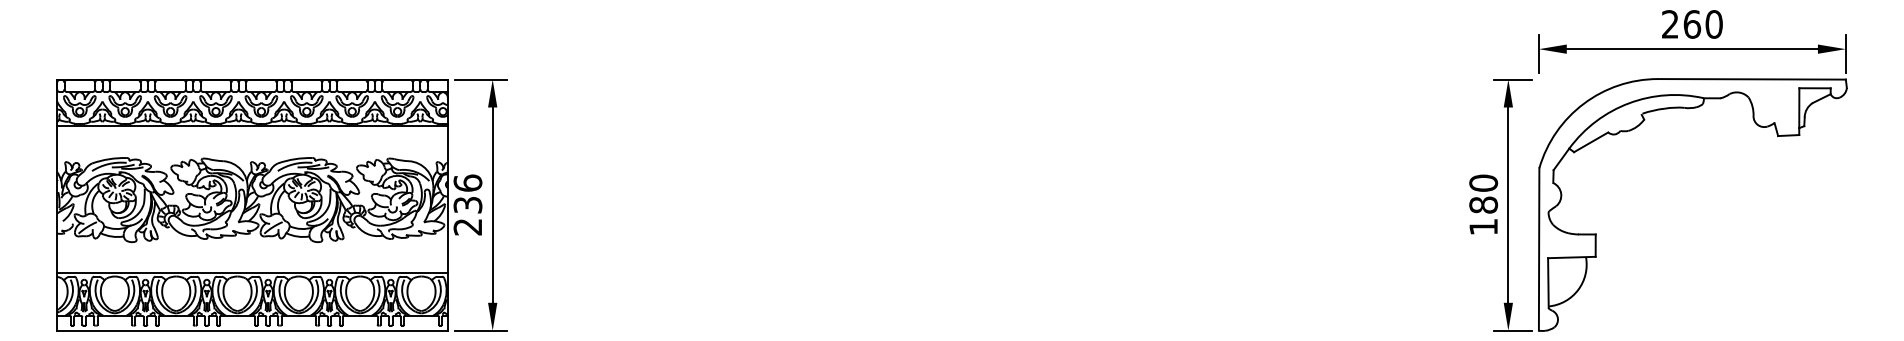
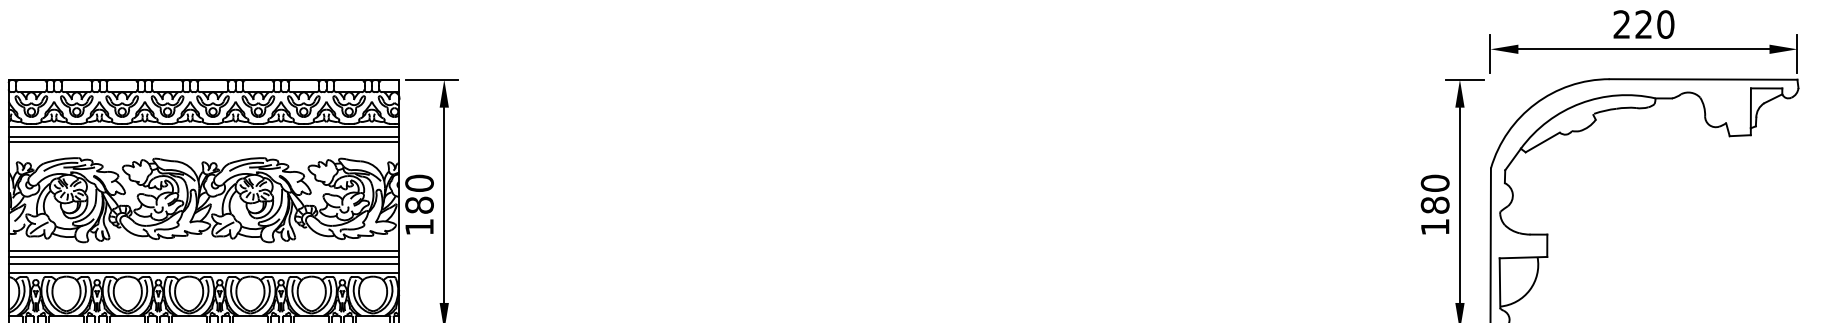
text: (1692, 24) -> (1644, 24), 260 -> 220
line: (252, 136) -> (204, 136), added
line: (252, 142) -> (204, 142), added
text: (467, 204) -> (419, 204), 236 -> 180
line: (252, 250) -> (204, 250), added
line: (252, 256) -> (204, 256), added
line: (252, 263) -> (204, 263), added

